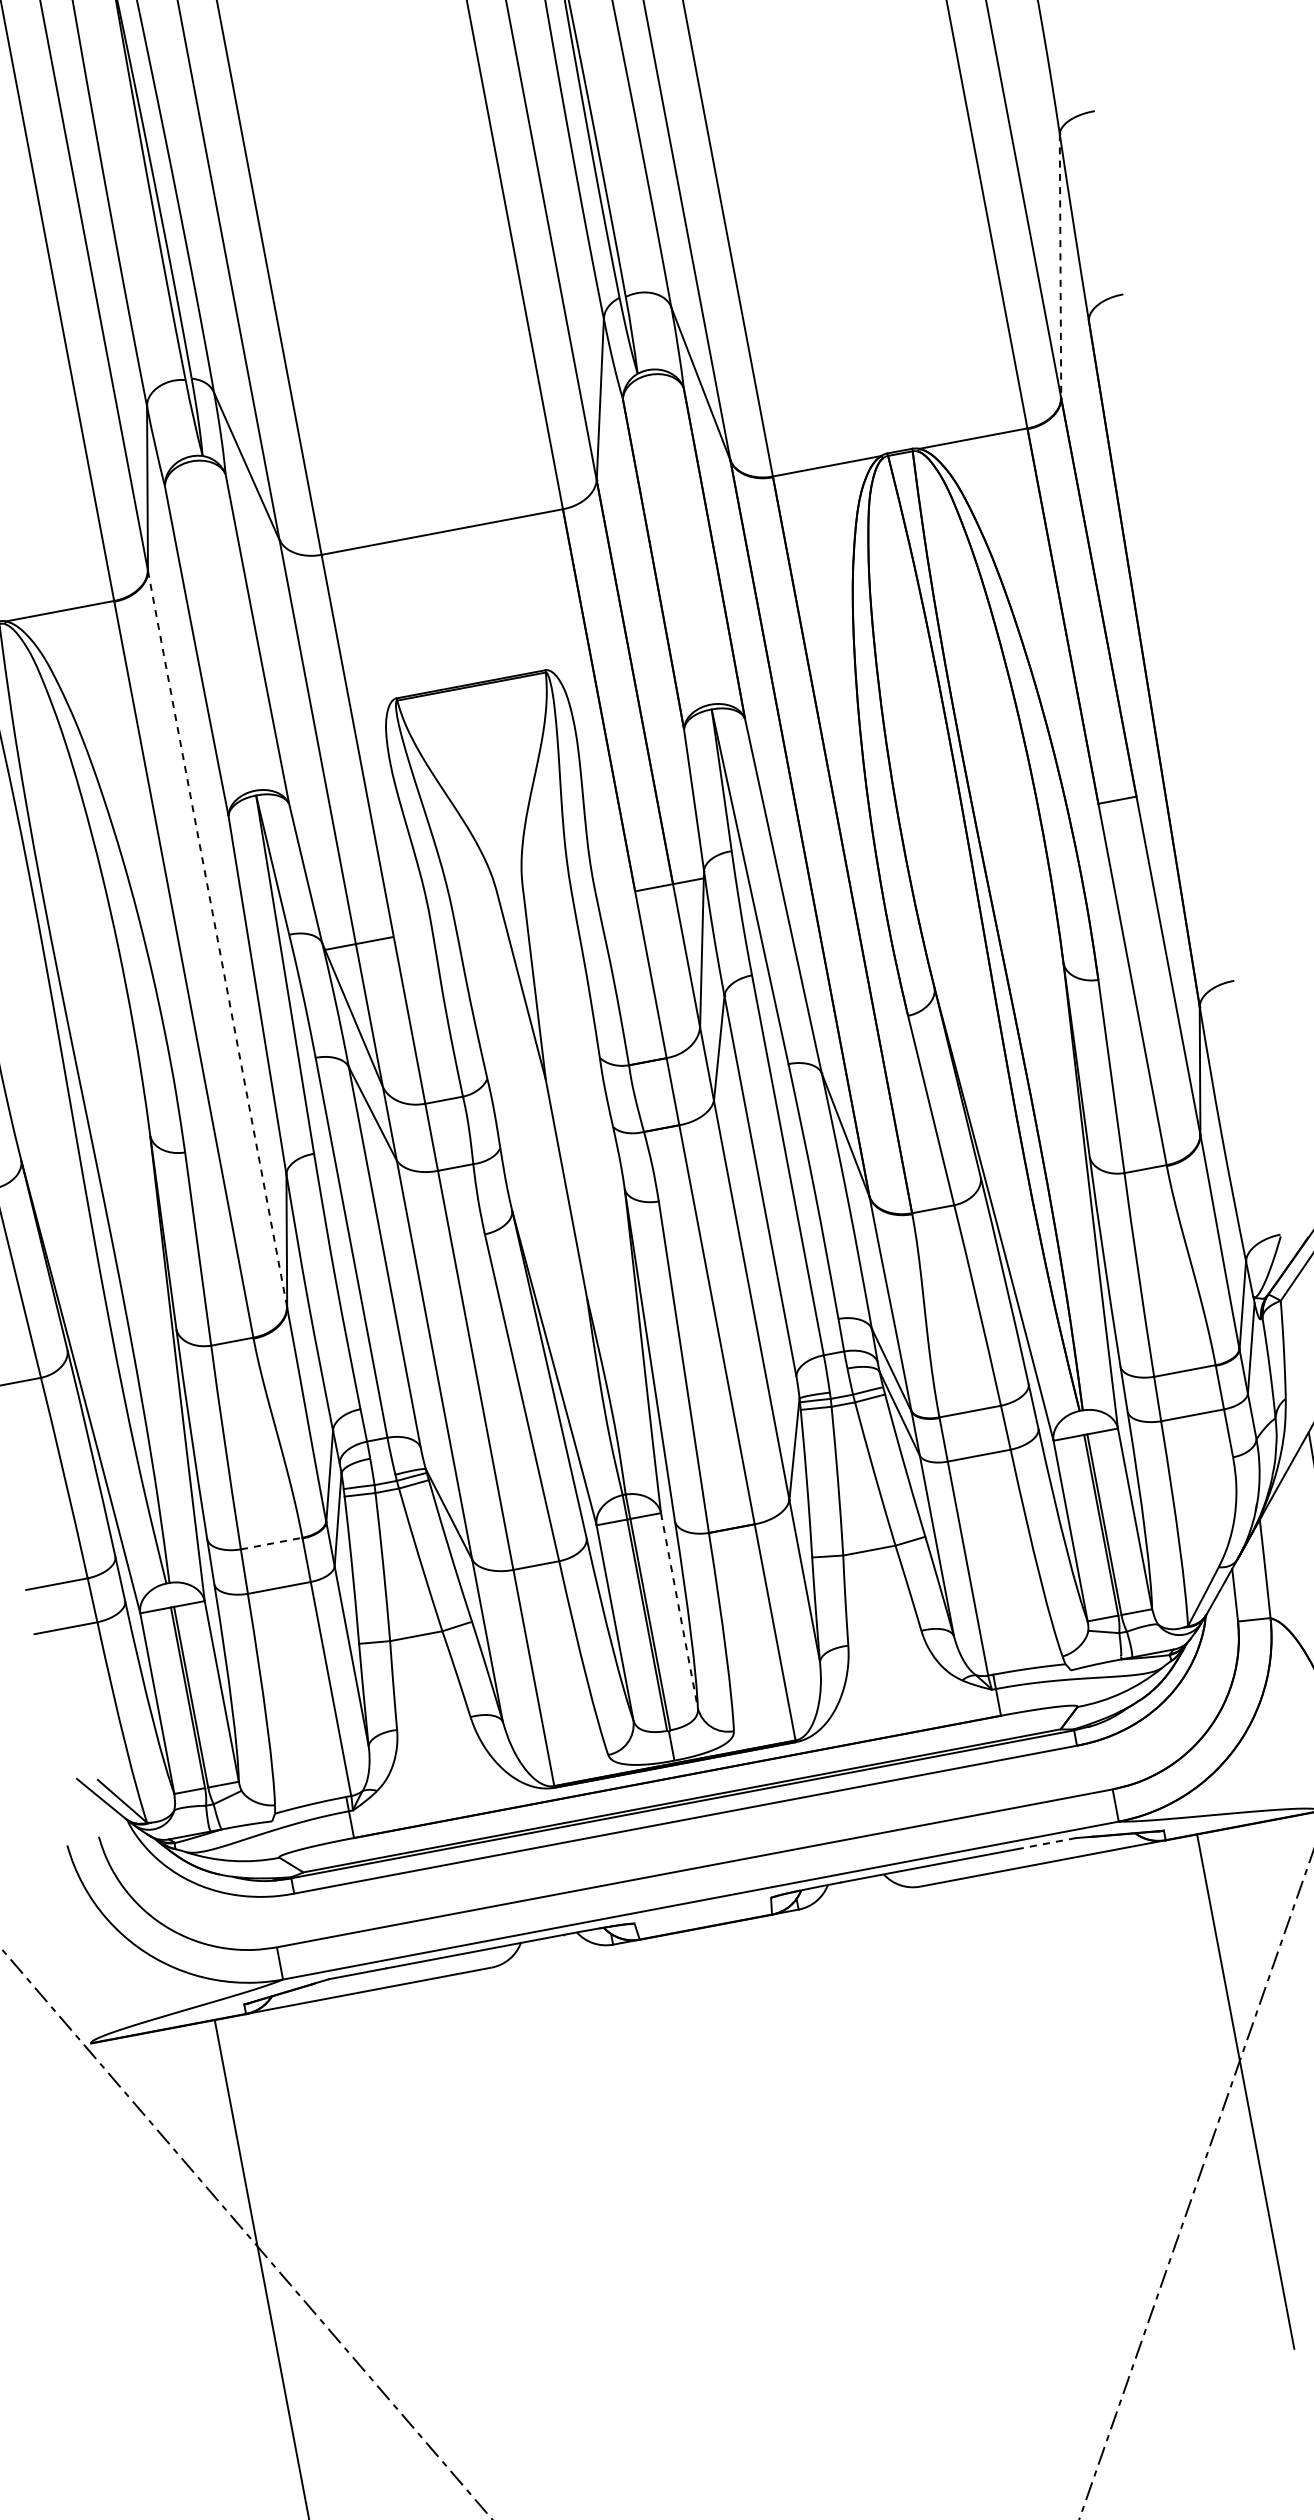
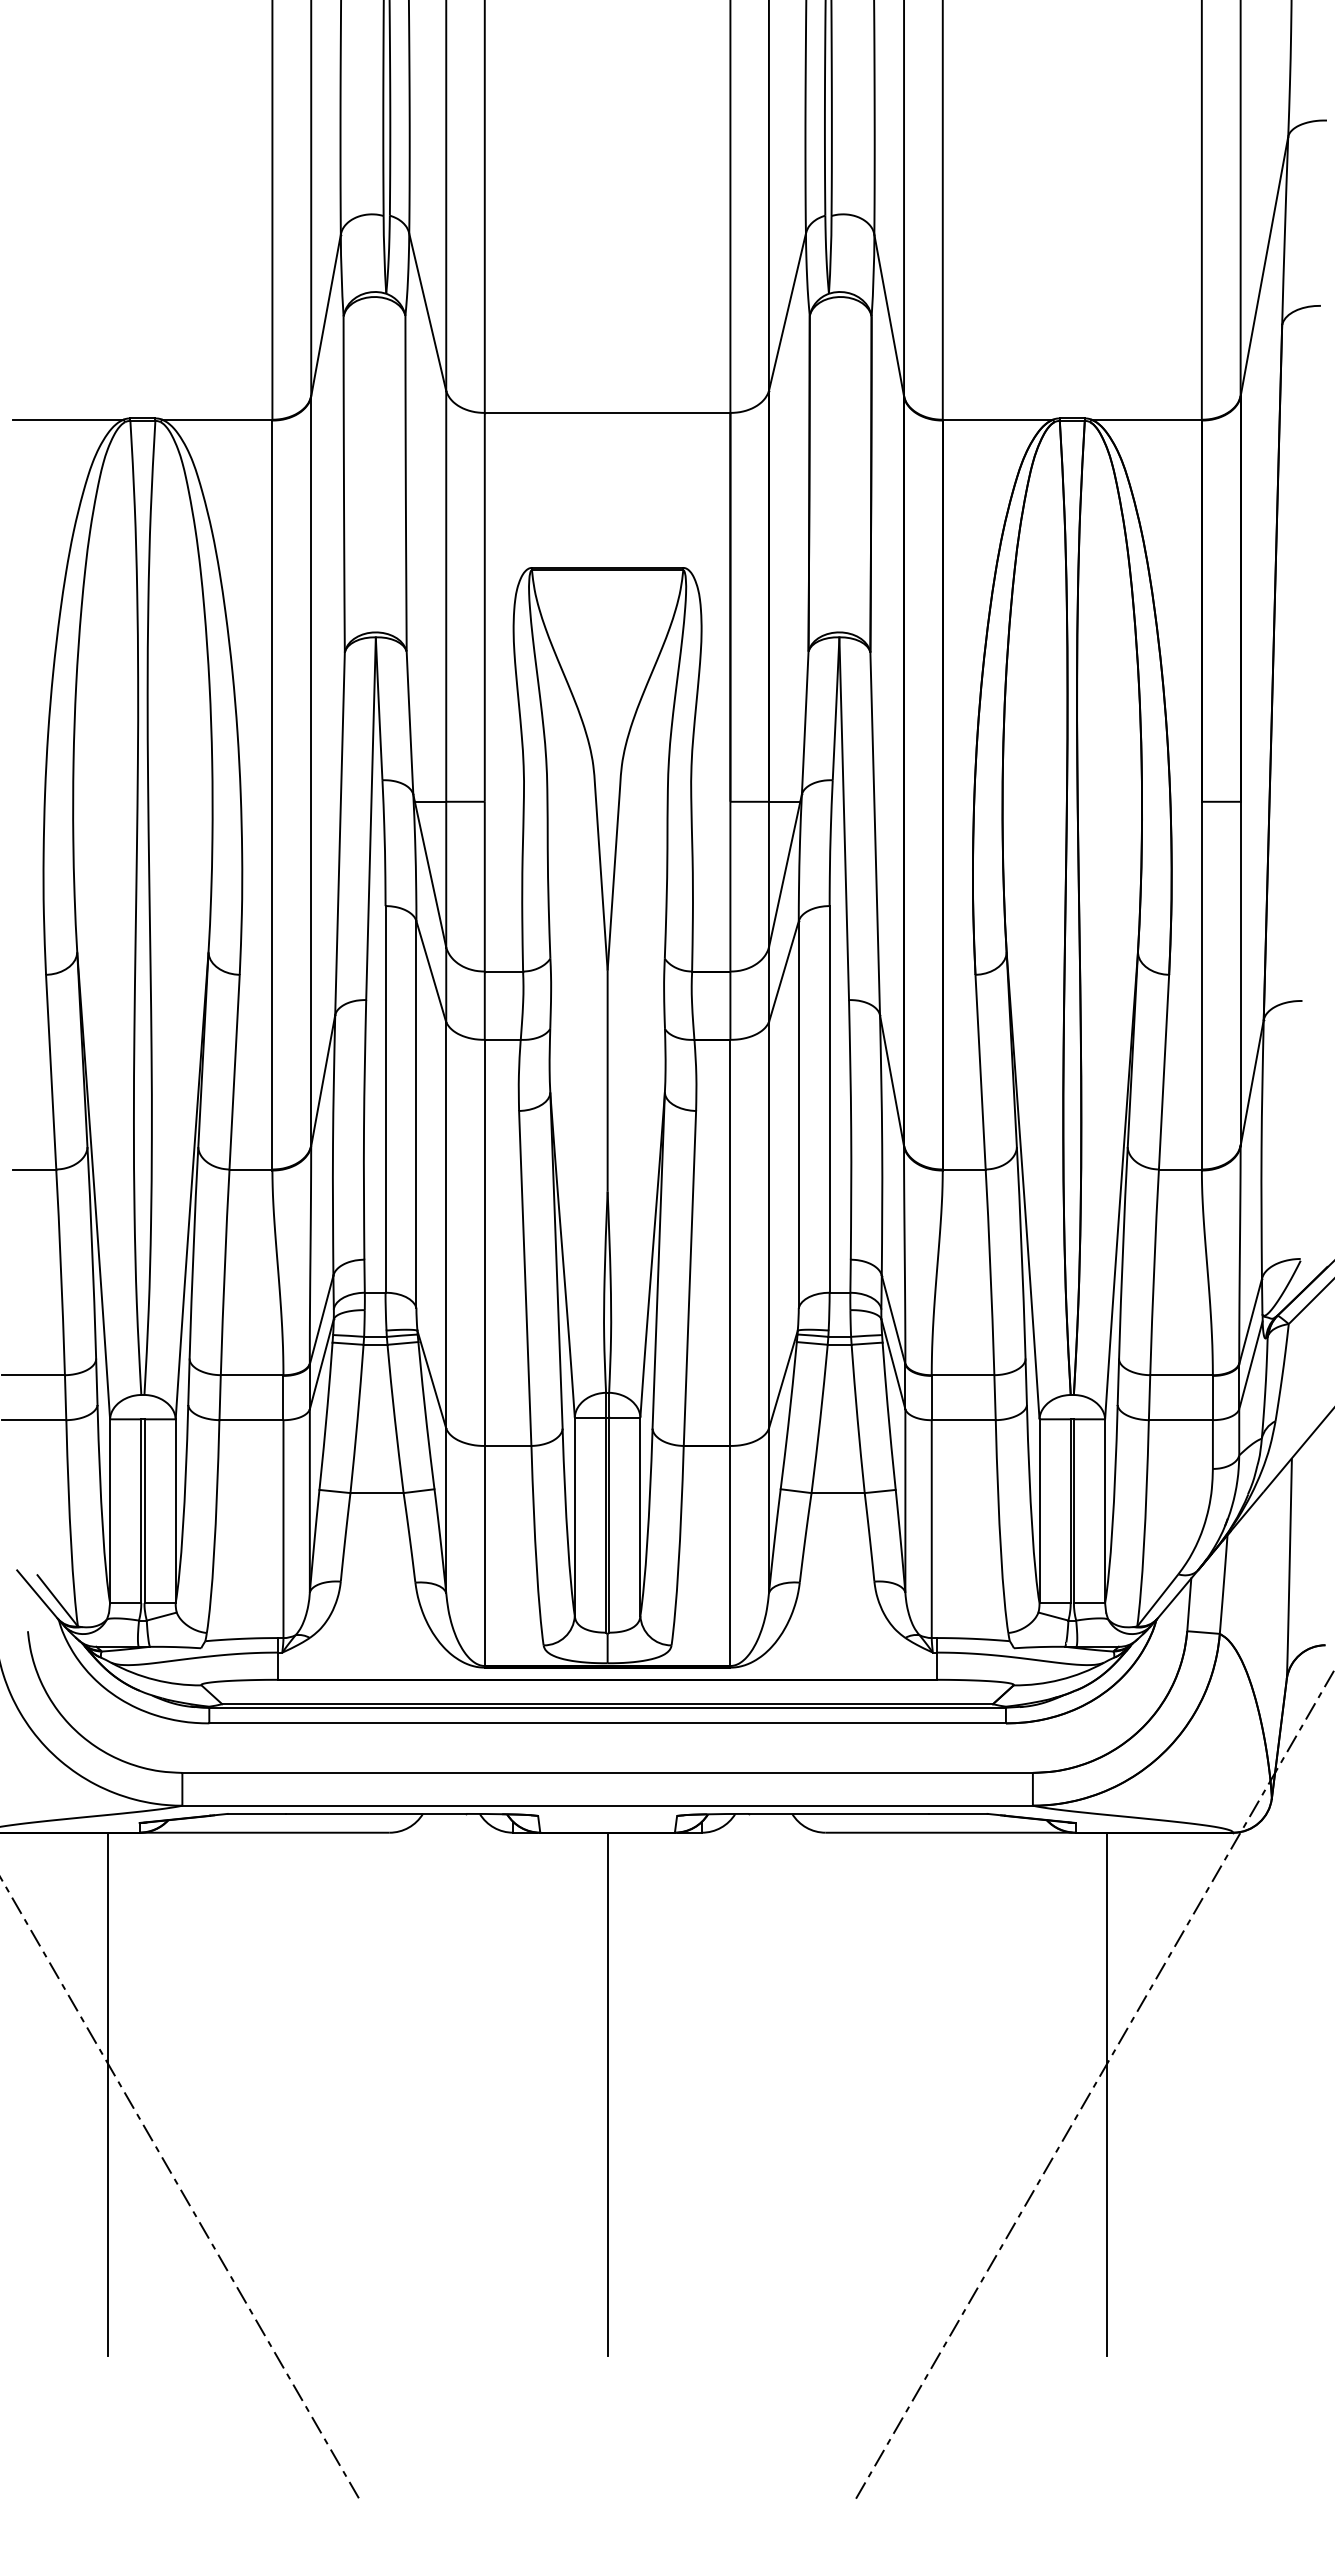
line: (1060, 266) -> (1264, 266), dashed -> solid
line: (217, 938) -> (311, 770), dashed -> solid
line: (272, 1543) -> (252, 1375), dashed -> solid
line: (679, 1611) -> (640, 1517), dashed -> solid
line: (1046, 1843) -> (957, 1813), dashed -> solid
line: (754, 2184) -> (607, 2094), added

